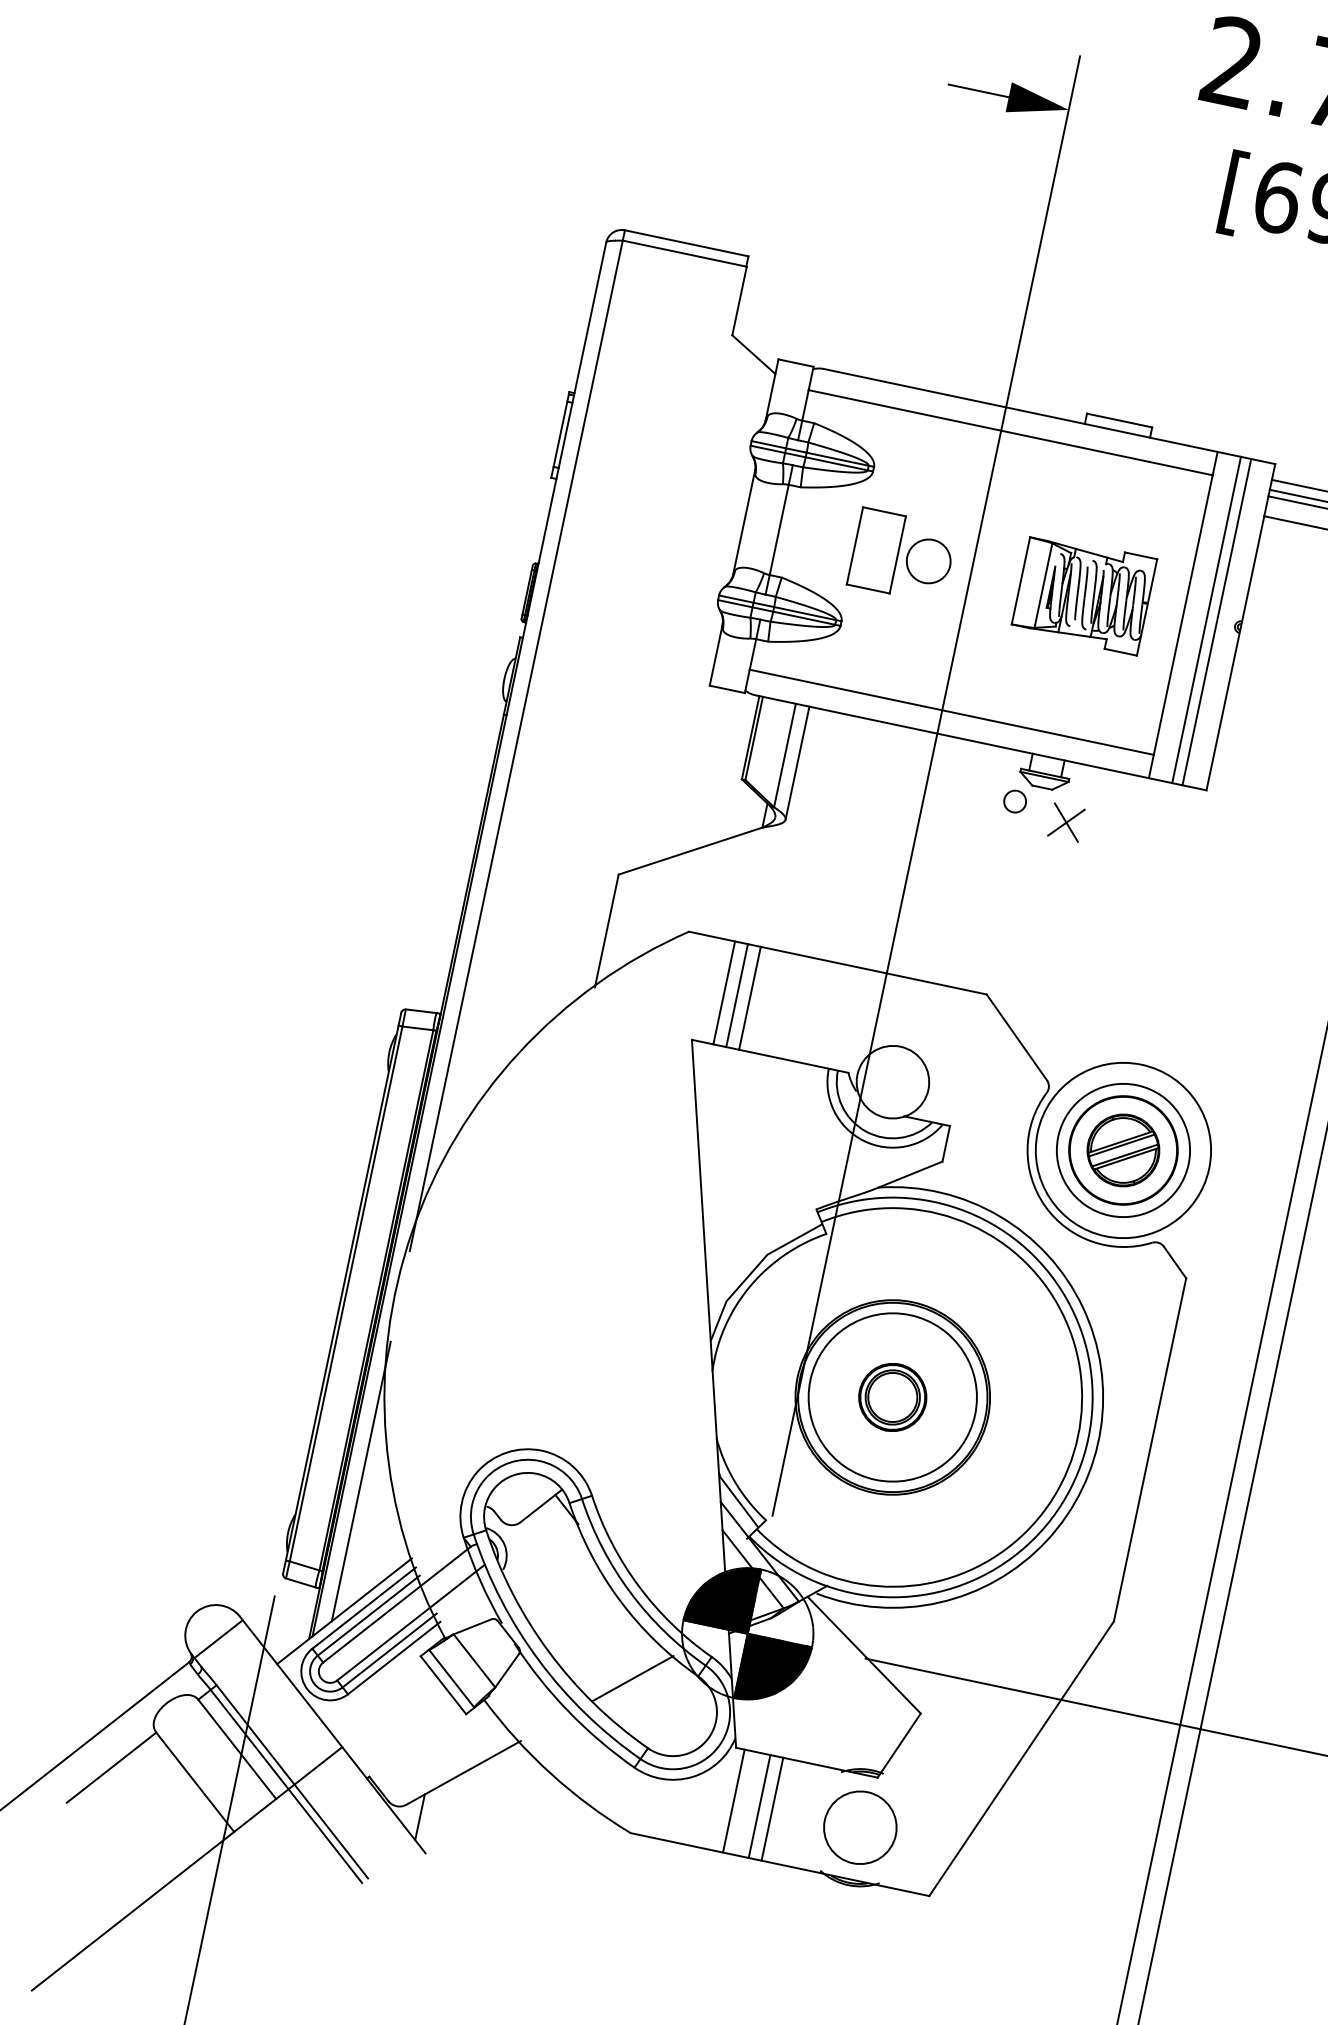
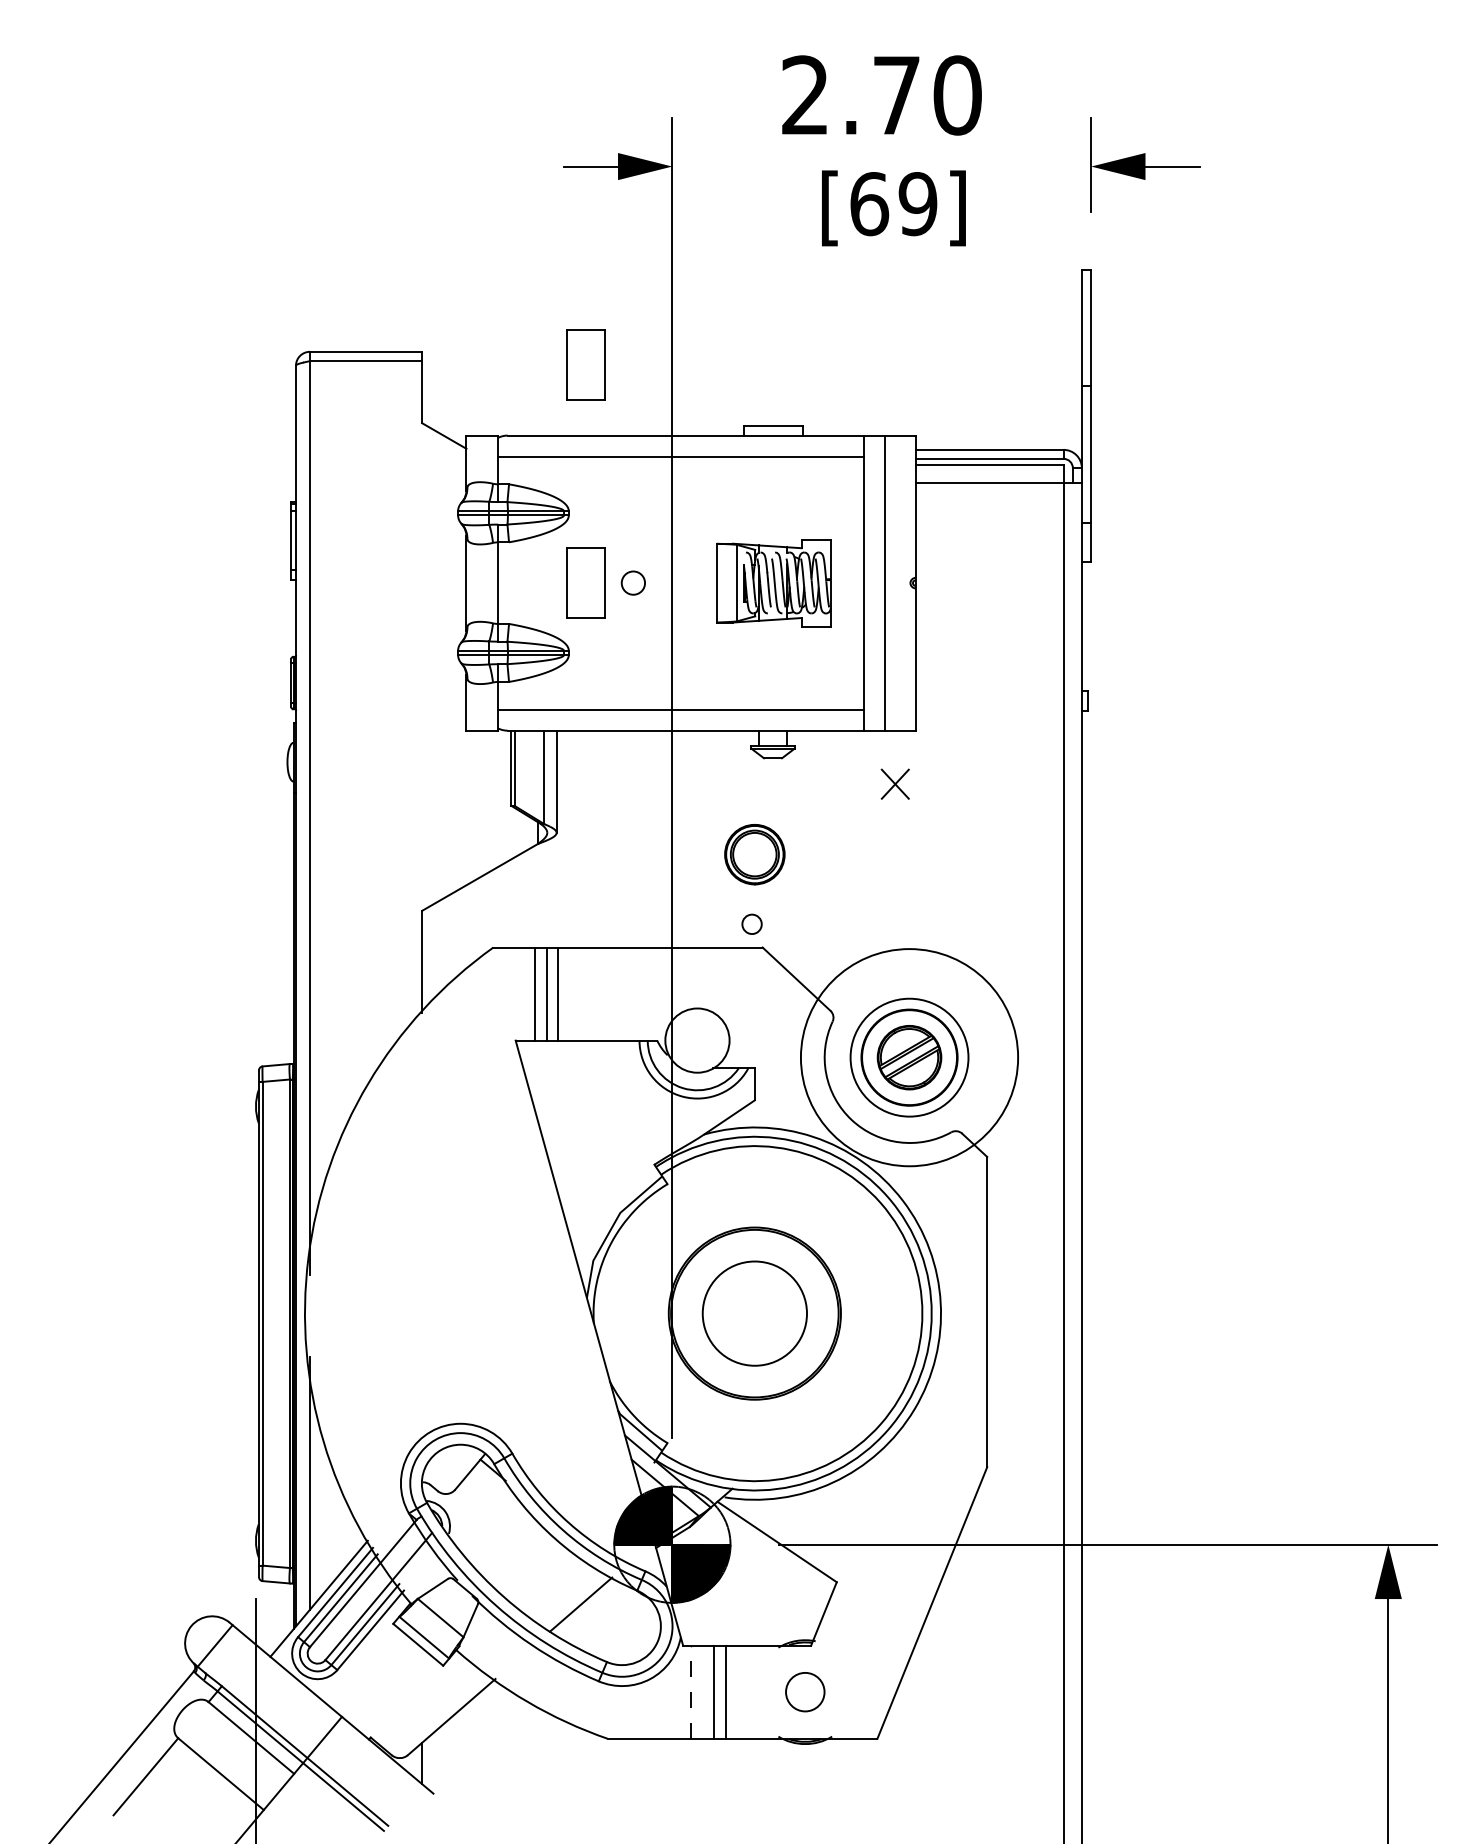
part: (926, 308) -> (585, 364), added
circle: (928, 560) -> (633, 582), size x0.6
line: (1217, 621) -> (894, 582), removed
circle: (1014, 800) -> (751, 923), moved
part: (1065, 821) -> (894, 783), moved
circle: (1123, 1150) -> (909, 1057), size x1.4
circle: (892, 1397) -> (754, 1313), size x0.7
part: (892, 1397) -> (754, 854), moved
line: (733, 1801) -> (690, 1692), solid -> dashed
circle: (860, 1828) -> (805, 1692), size x0.6

